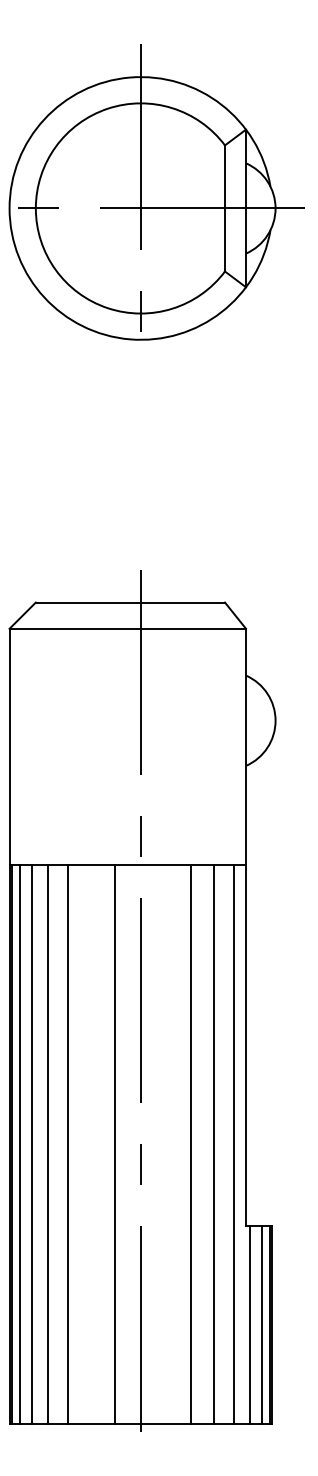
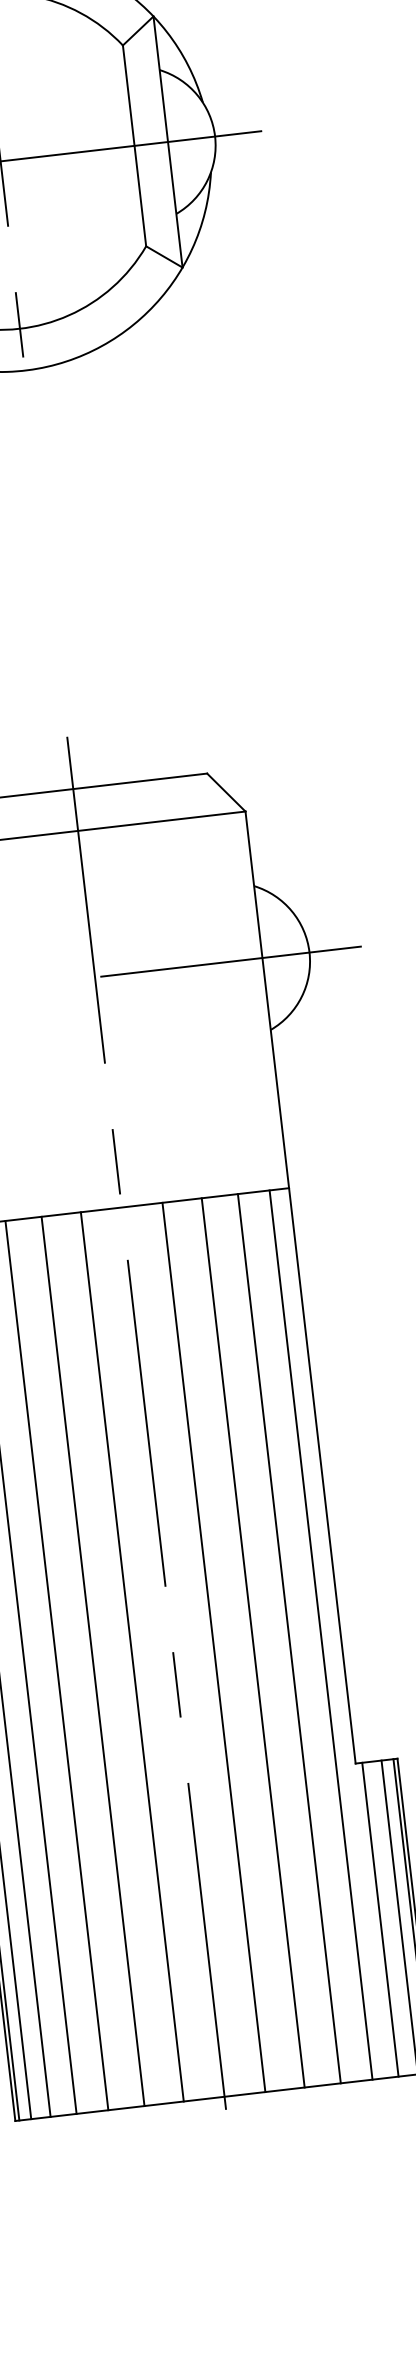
line: (226, 720) -> (231, 961), added
line: (90, 1144) -> (92, 1661), added
line: (166, 1144) -> (213, 1647), added

